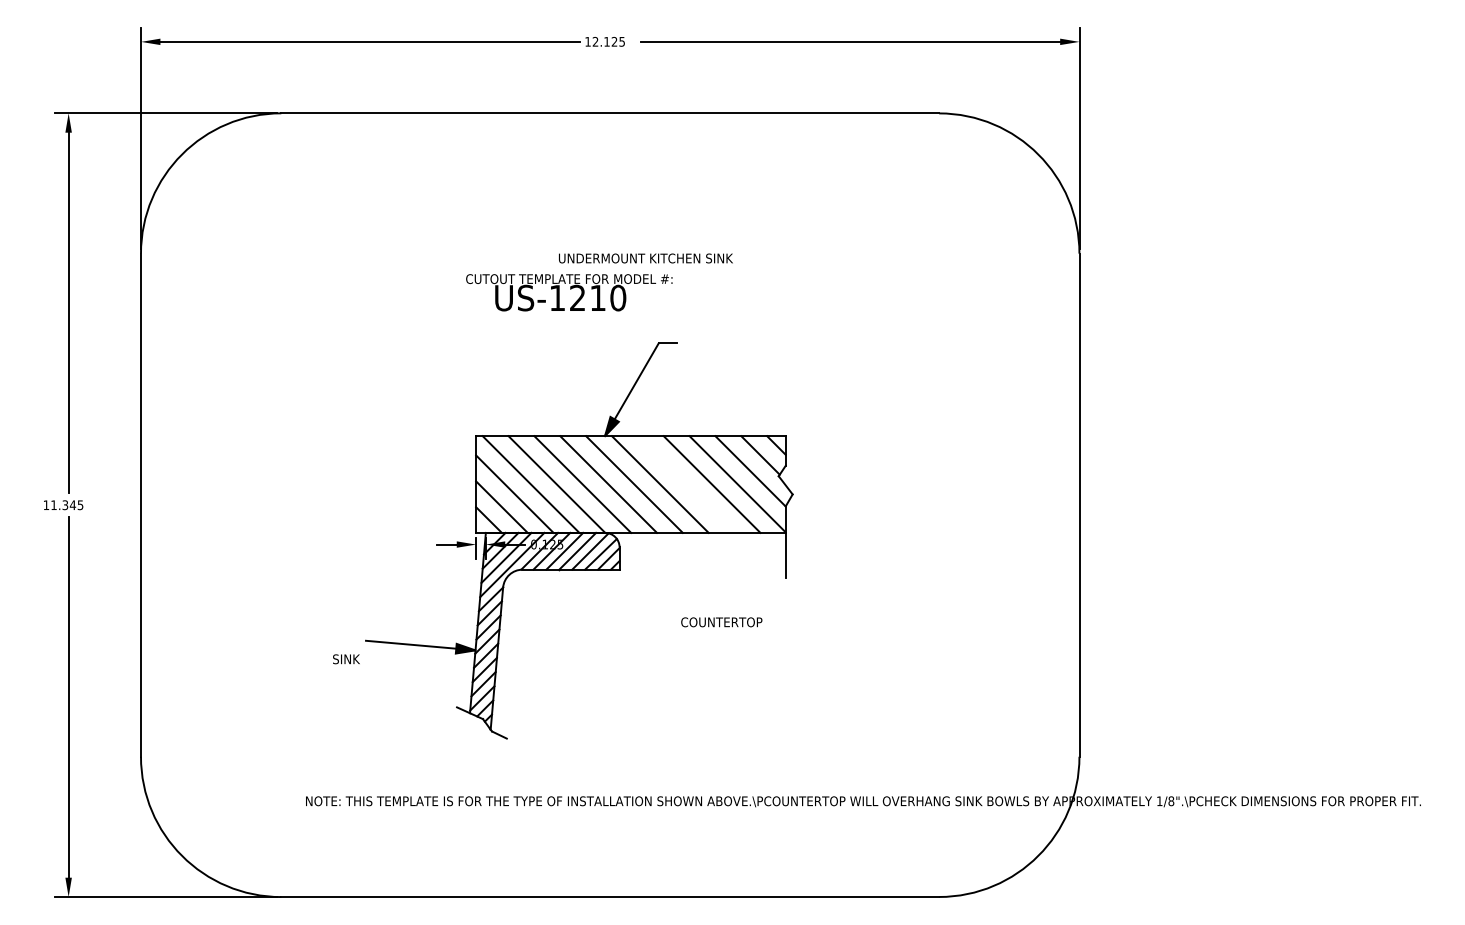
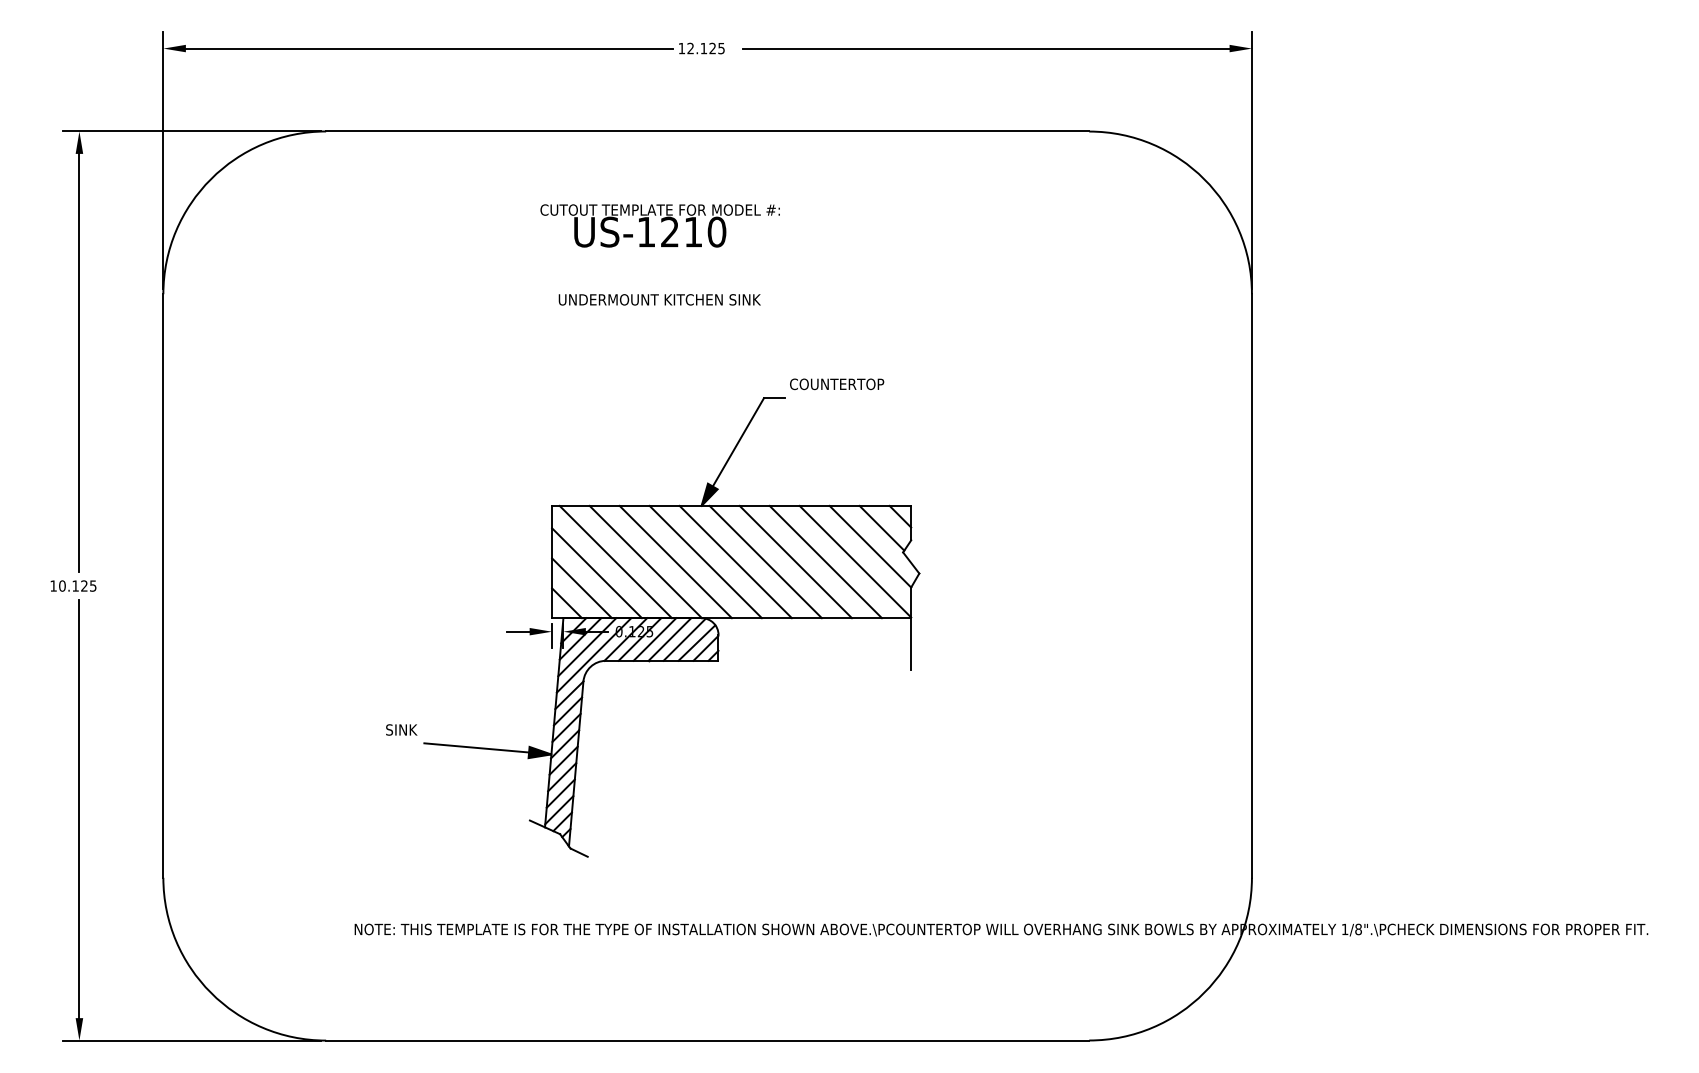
text: (645, 258) -> (659, 299), moved
text: (569, 292) -> (660, 225), moved
line: (685, 484) -> (794, 562), added
text: (63, 505) -> (73, 586), 11.345 -> 10.125
text: (721, 622) -> (836, 384), moved
text: (346, 659) -> (401, 730), moved

